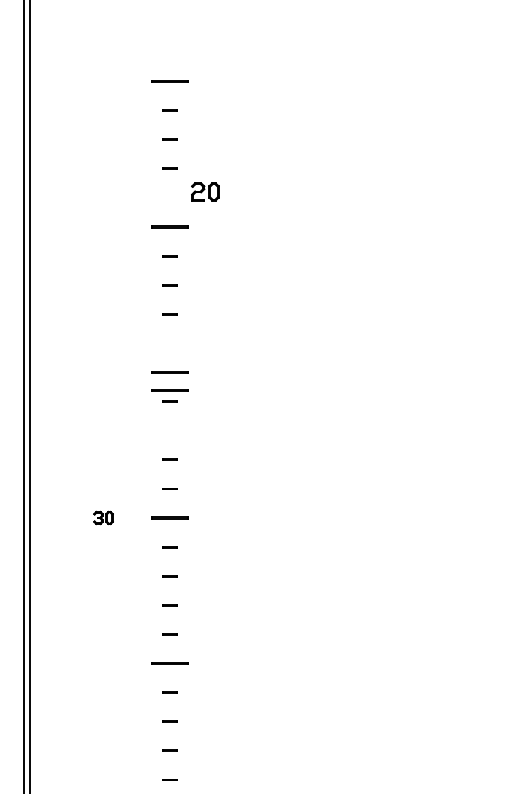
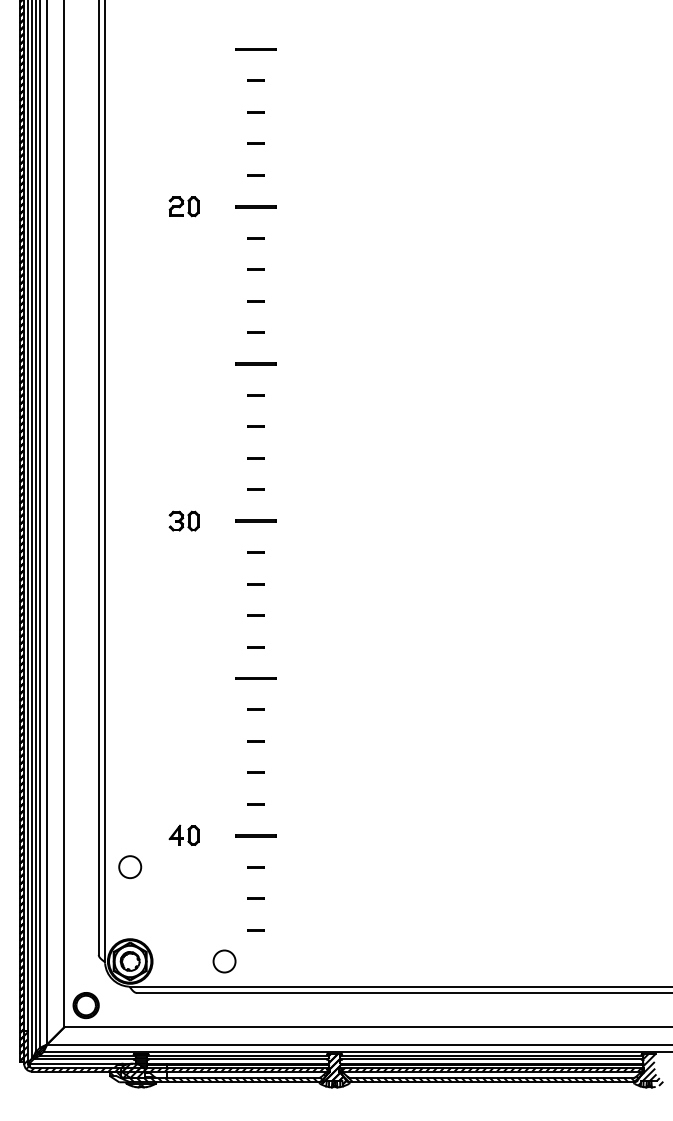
part: (204, 191) -> (183, 206), moved
line: (169, 198) -> (255, 175), added
line: (169, 343) -> (255, 332), added
line: (169, 389) -> (255, 382), removed
line: (169, 430) -> (255, 426), added
part: (102, 517) -> (183, 520), size x1.43

